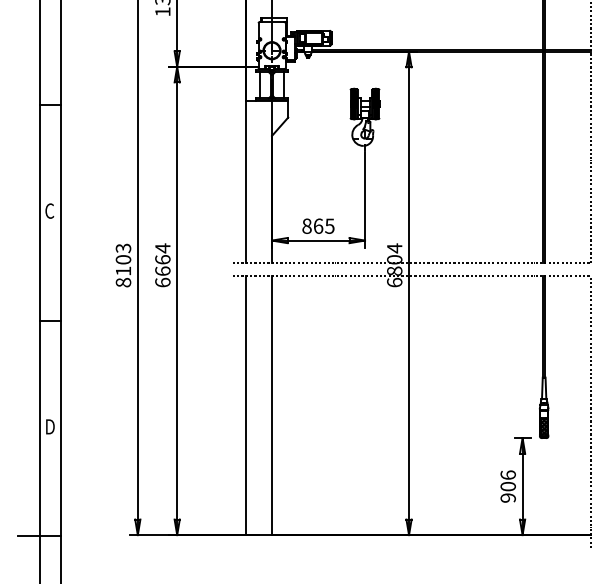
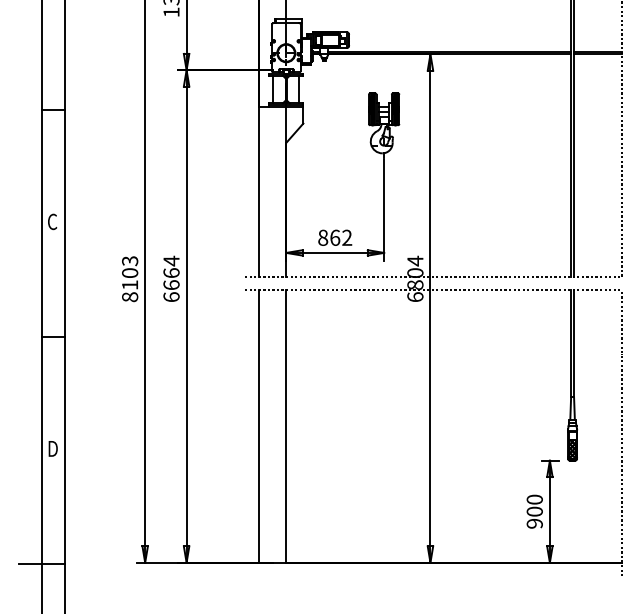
text: (330, 225) -> (347, 237), 865 -> 862
text: (507, 475) -> (534, 499), 906 -> 900

